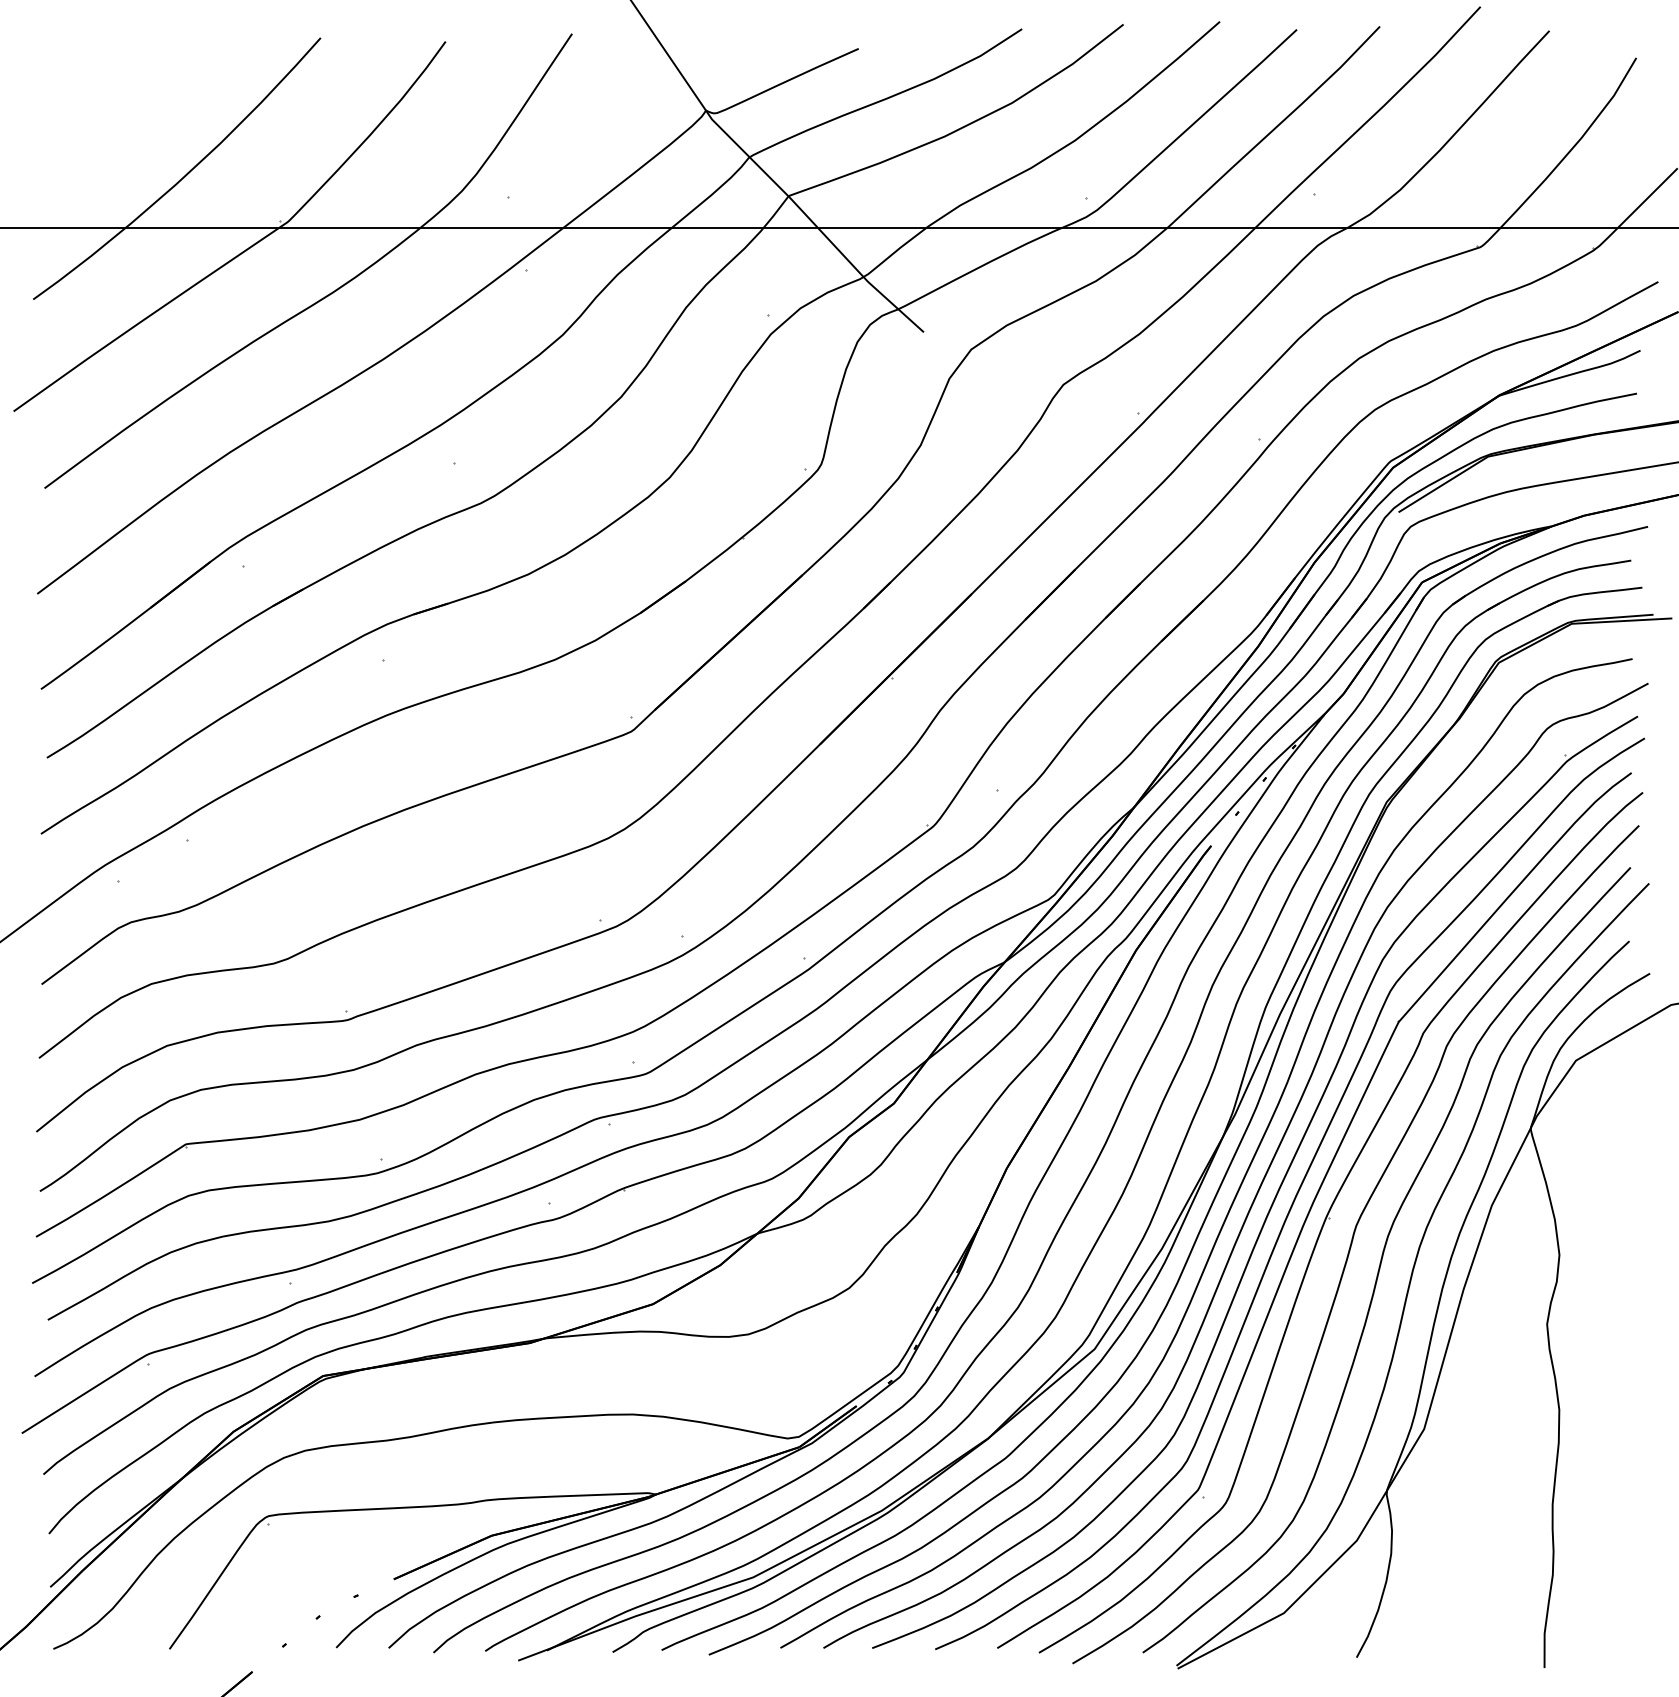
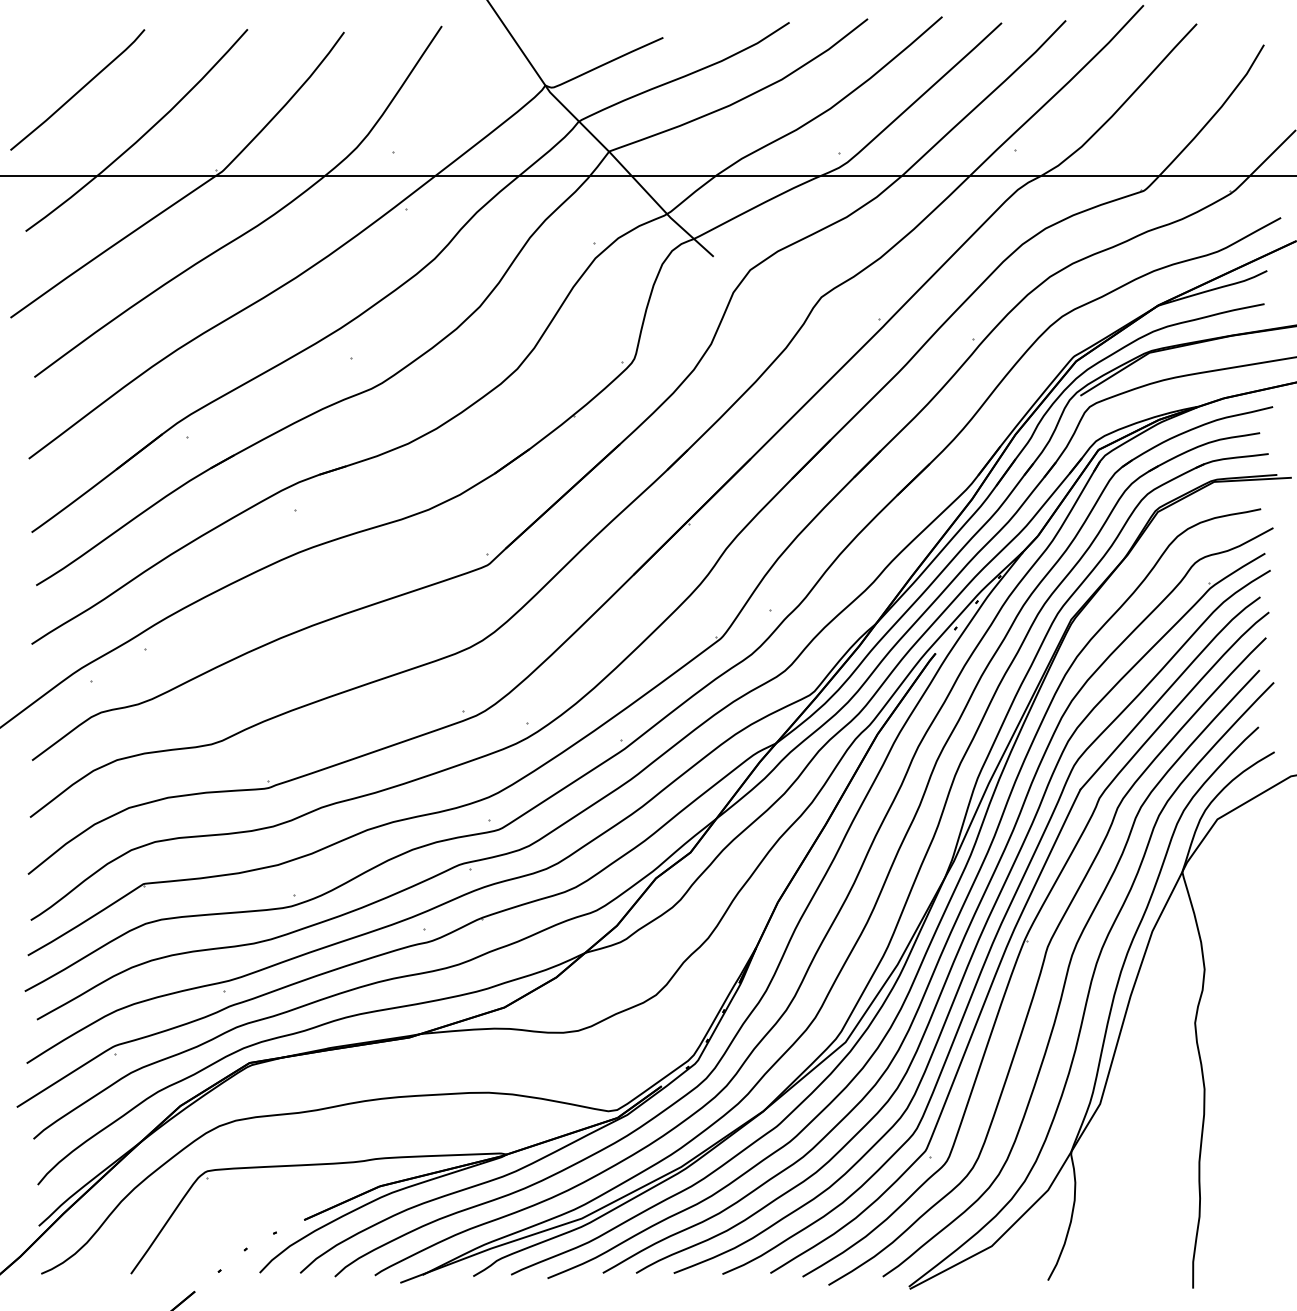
curve: (102, 116) -> (79, 90), added

